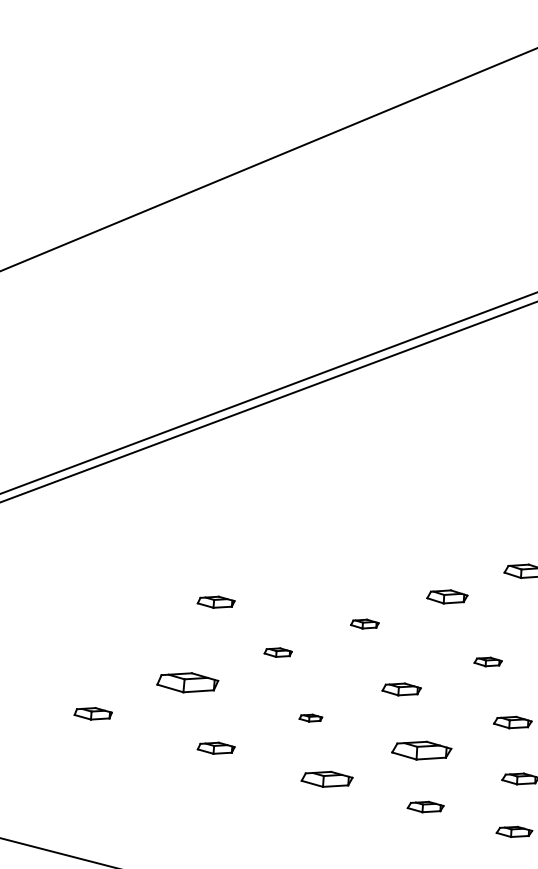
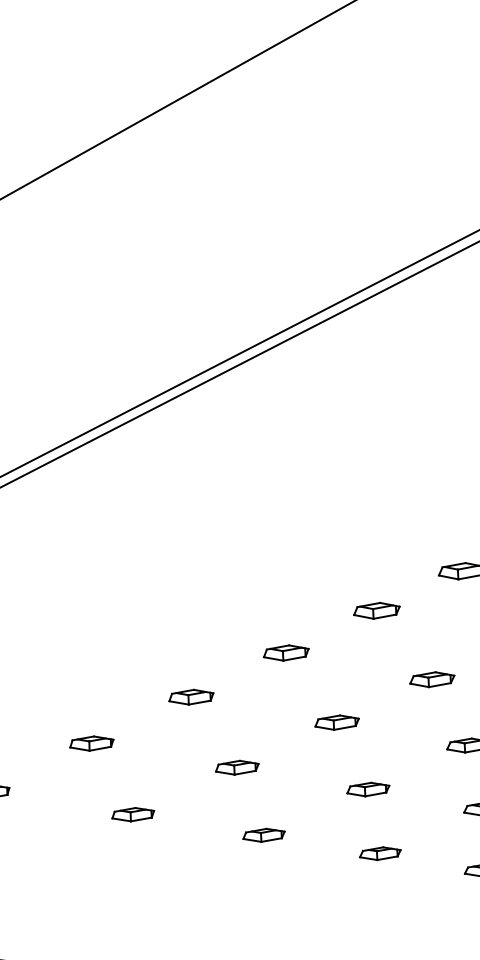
part: (215, 601) -> (112, 647), removed
part: (364, 623) -> (285, 652), size x1.43
part: (277, 652) -> (190, 697), size x1.43
part: (487, 661) -> (431, 679), size x1.43
part: (187, 682) -> (91, 743), size x0.62
part: (310, 717) -> (236, 766), size x1.67
part: (421, 749) -> (367, 788), size x0.62
part: (326, 779) -> (263, 835), size x0.71

